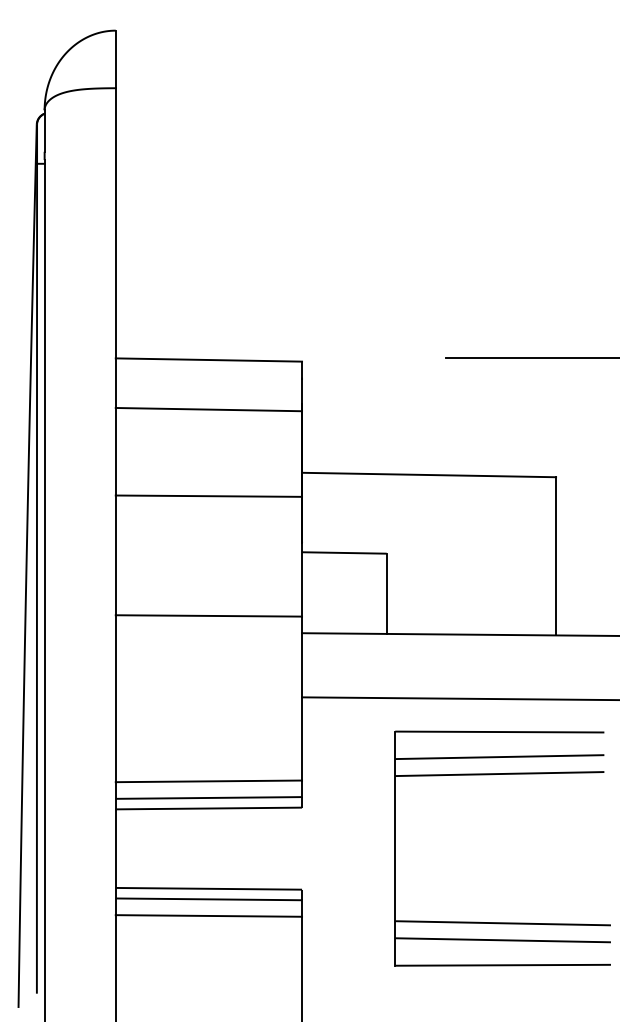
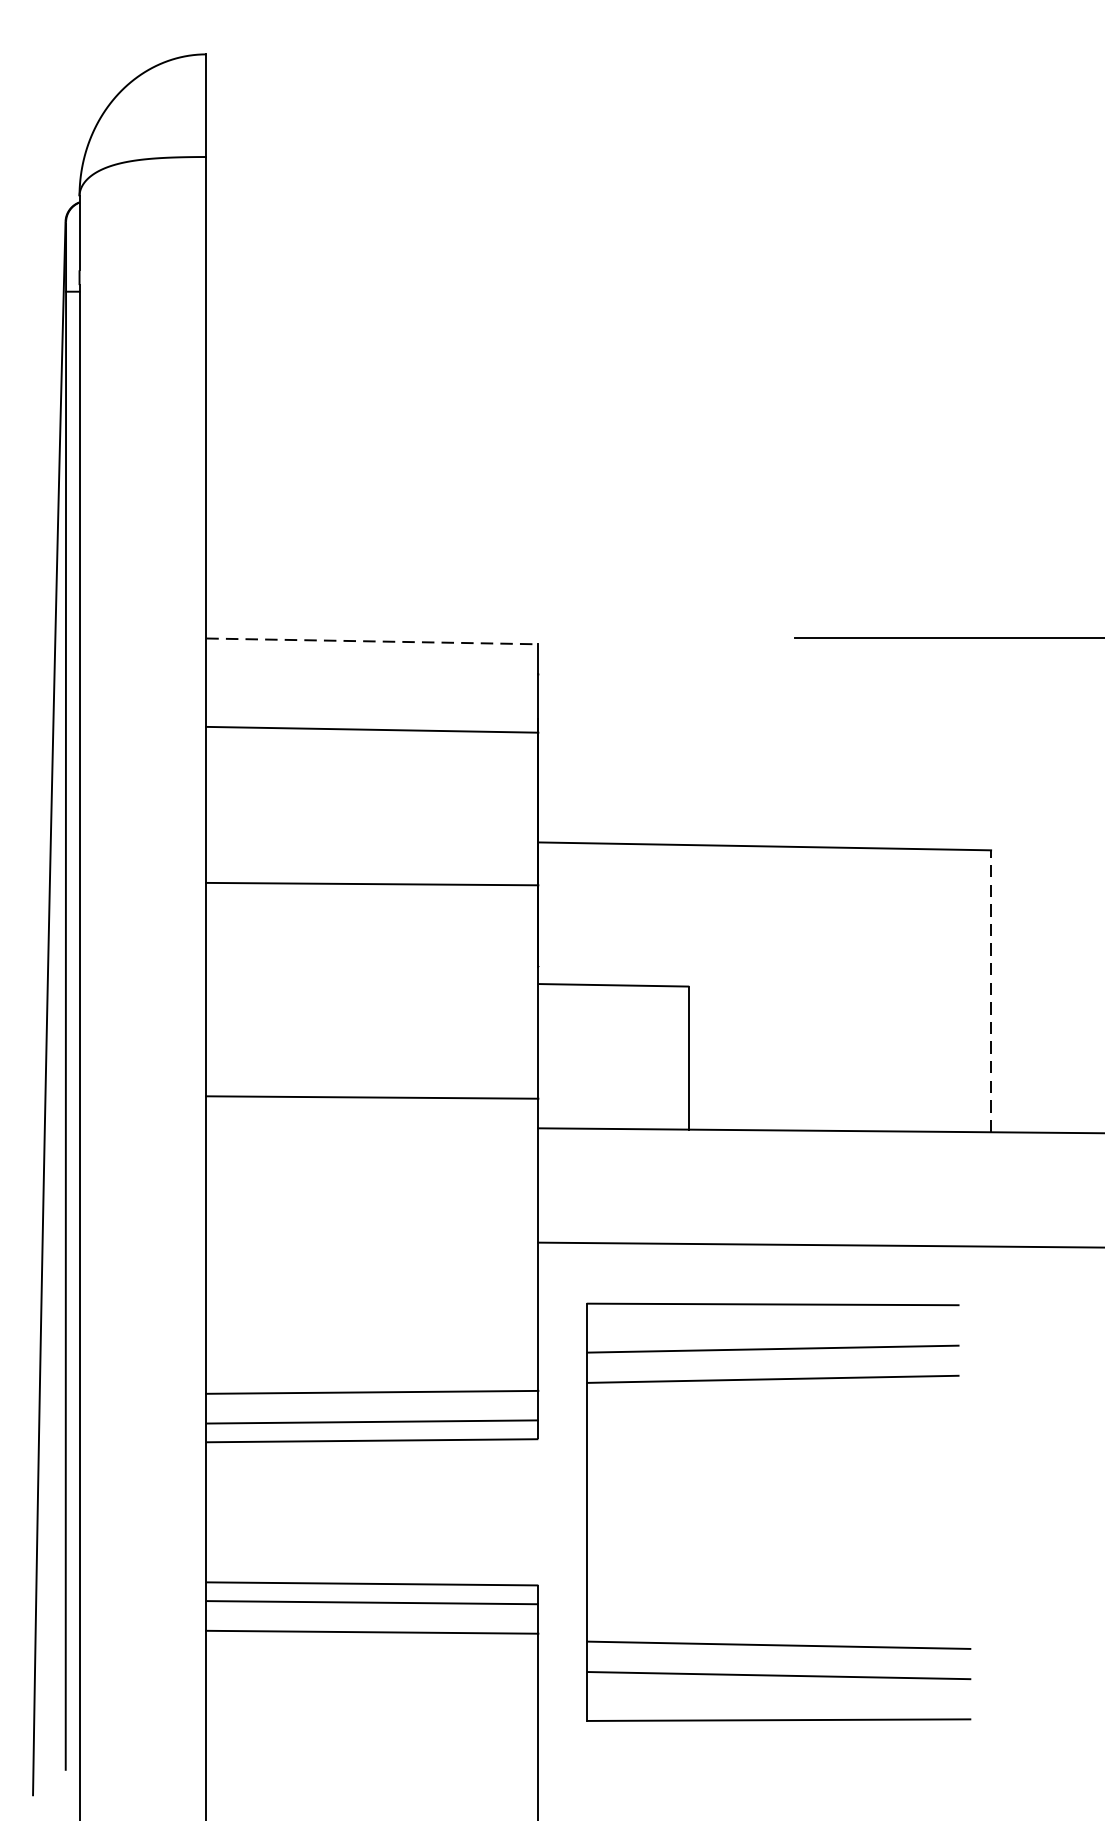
line: (209, 360) -> (373, 642), solid -> dashed
line: (556, 555) -> (991, 989), solid -> dashed
part: (491, 775) -> (758, 1381), moved

